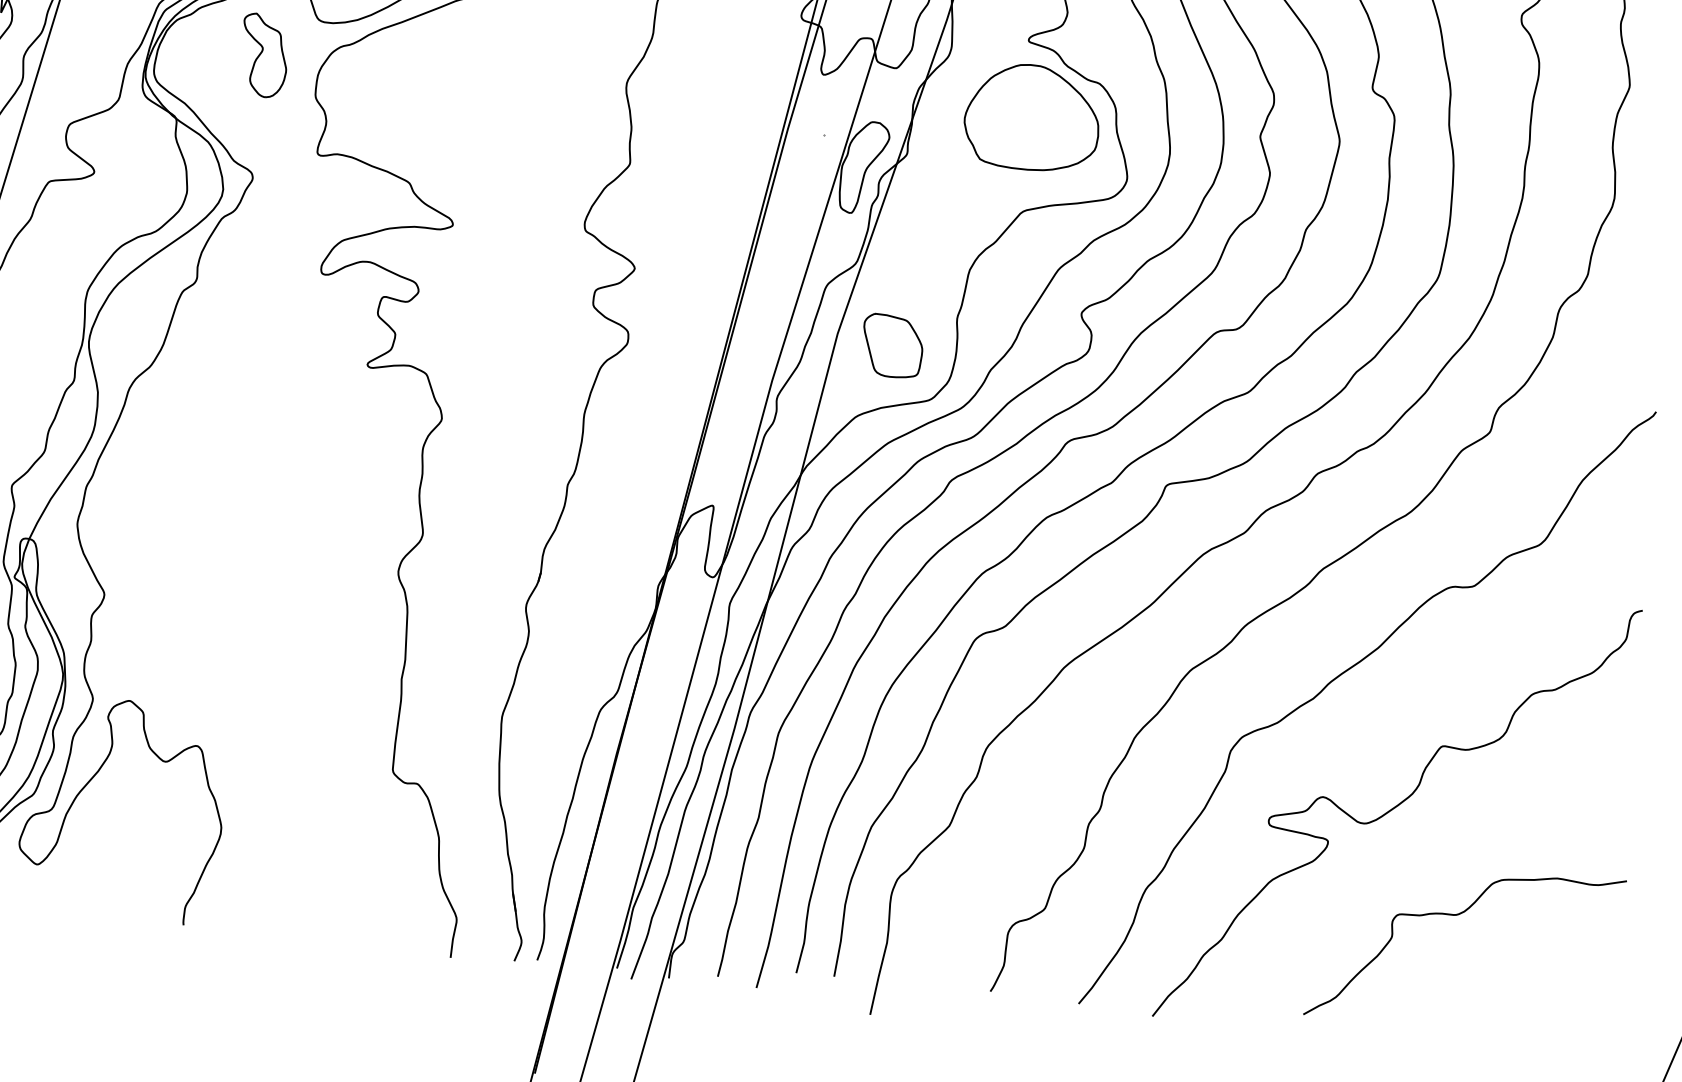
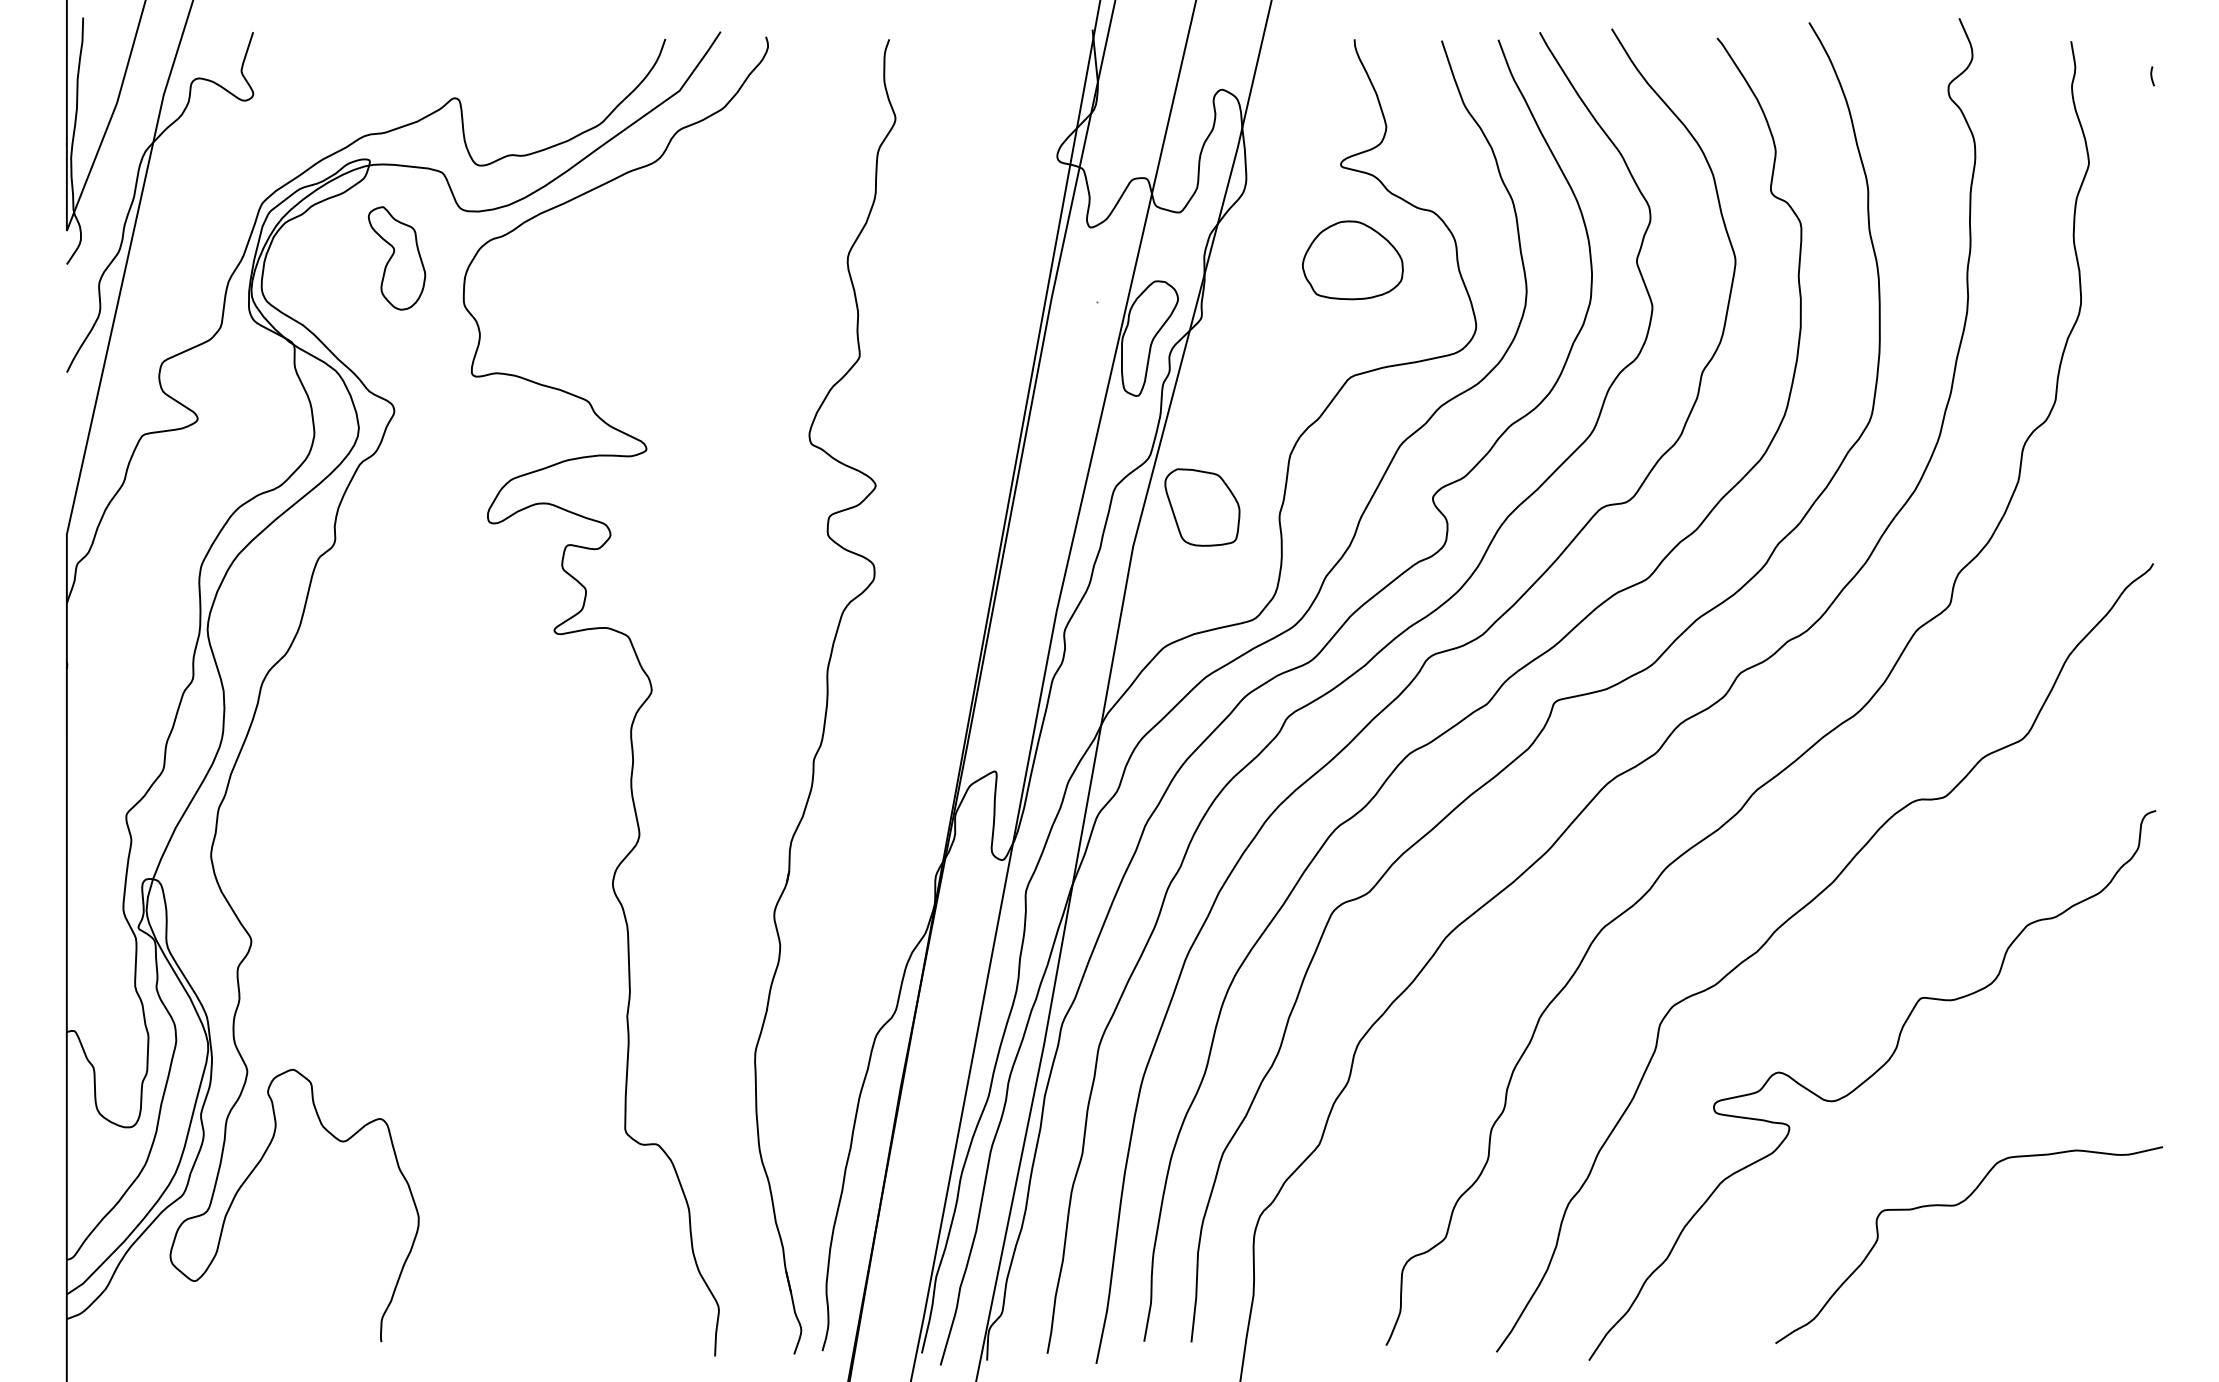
part: (1031, 117) -> (1352, 260), size x0.6
part: (892, 346) -> (1202, 507), moved

